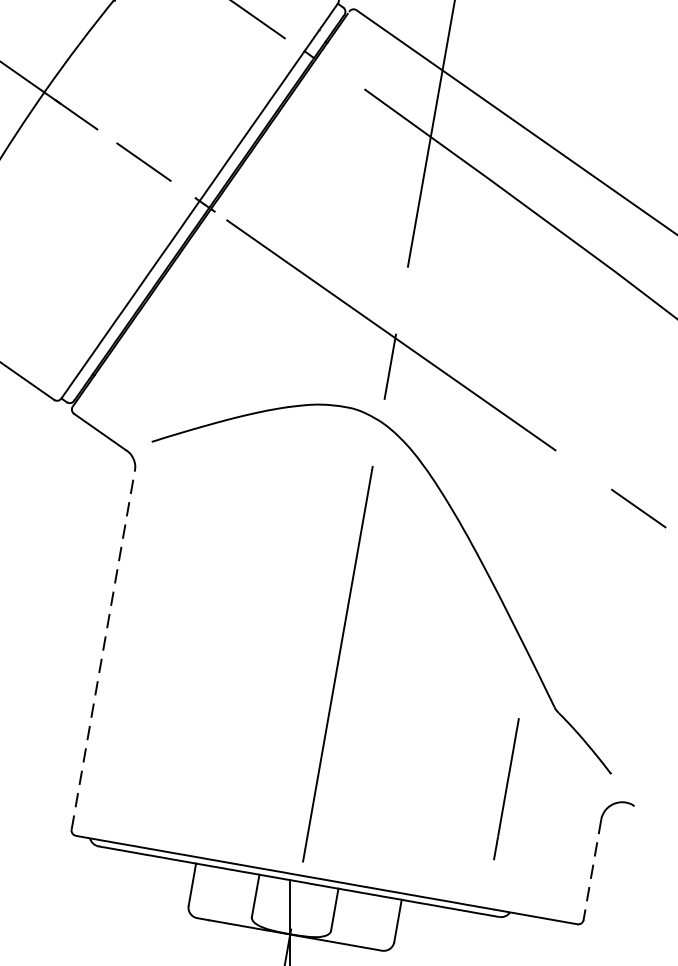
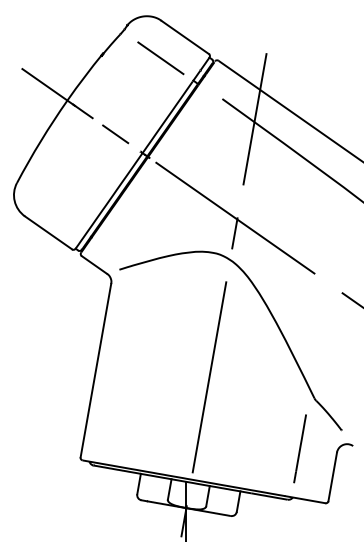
line: (104, 650) -> (96, 370), dashed -> solid
line: (505, 788) -> (299, 448), moved
line: (591, 871) -> (332, 477), dashed -> solid

